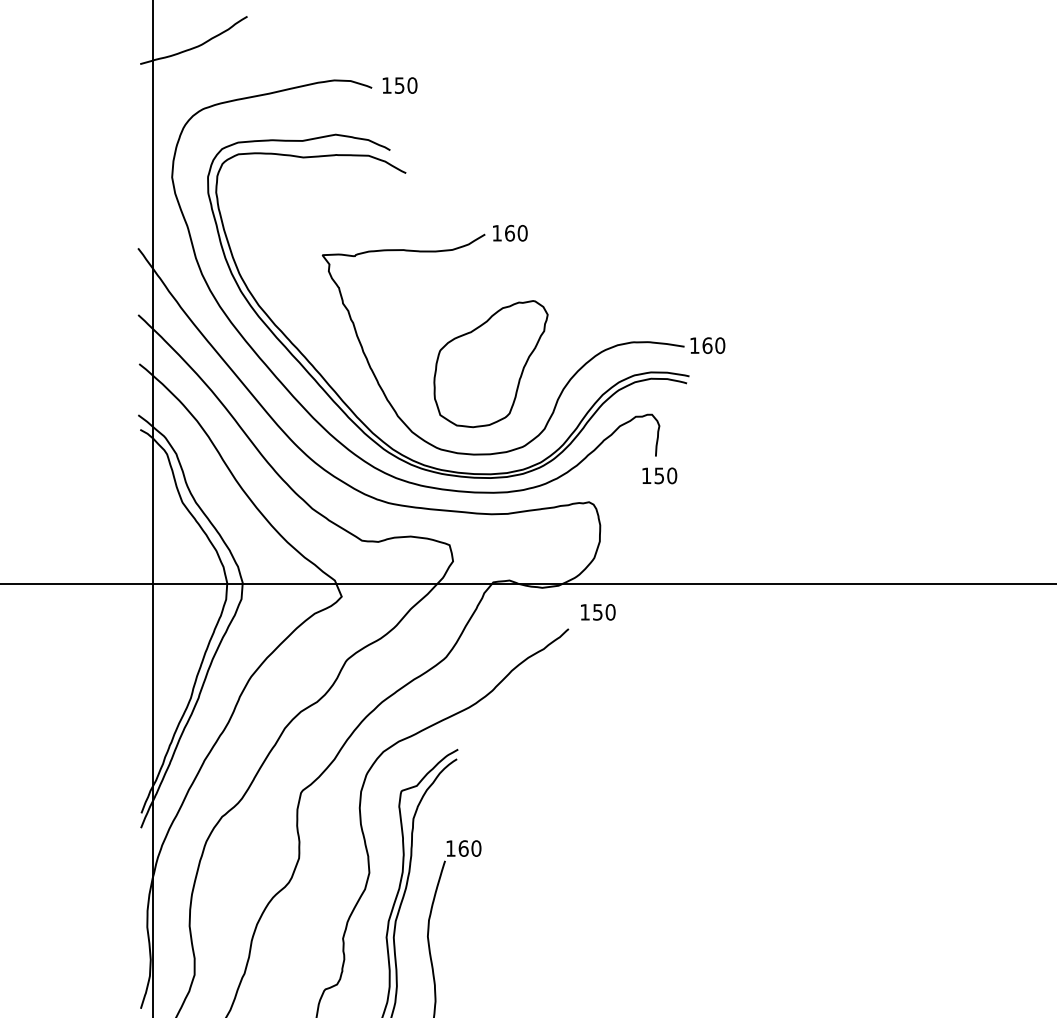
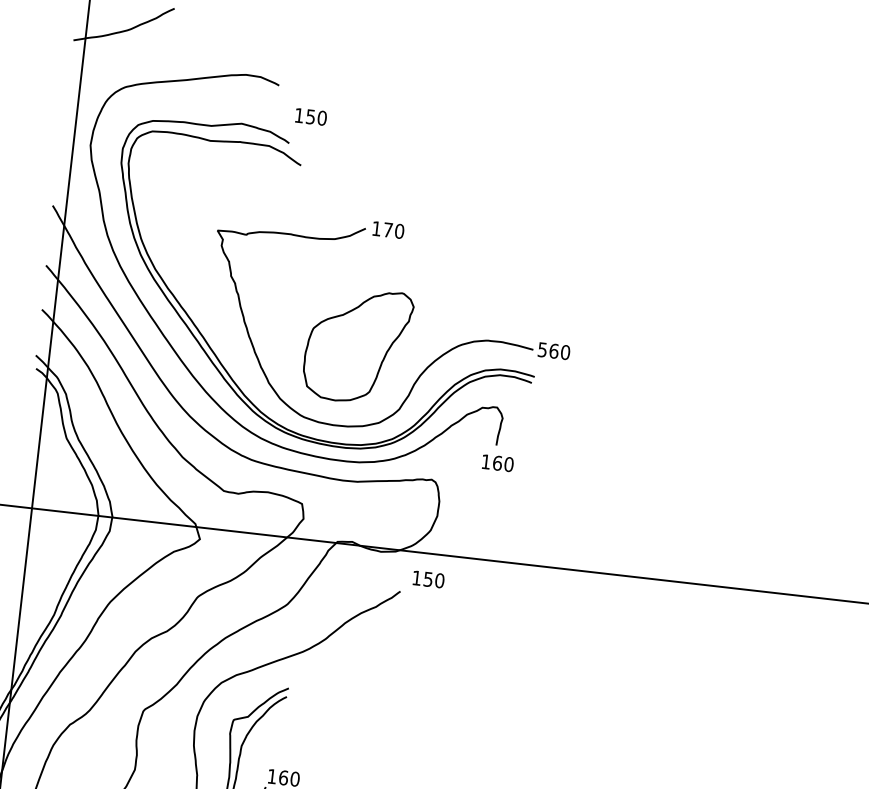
text: (399, 85) -> (310, 116), moved
text: (509, 232) -> (387, 229), 160 -> 170
text: (694, 345) -> (542, 349), 160 -> 560
text: (659, 475) -> (497, 462), 150 -> 160

